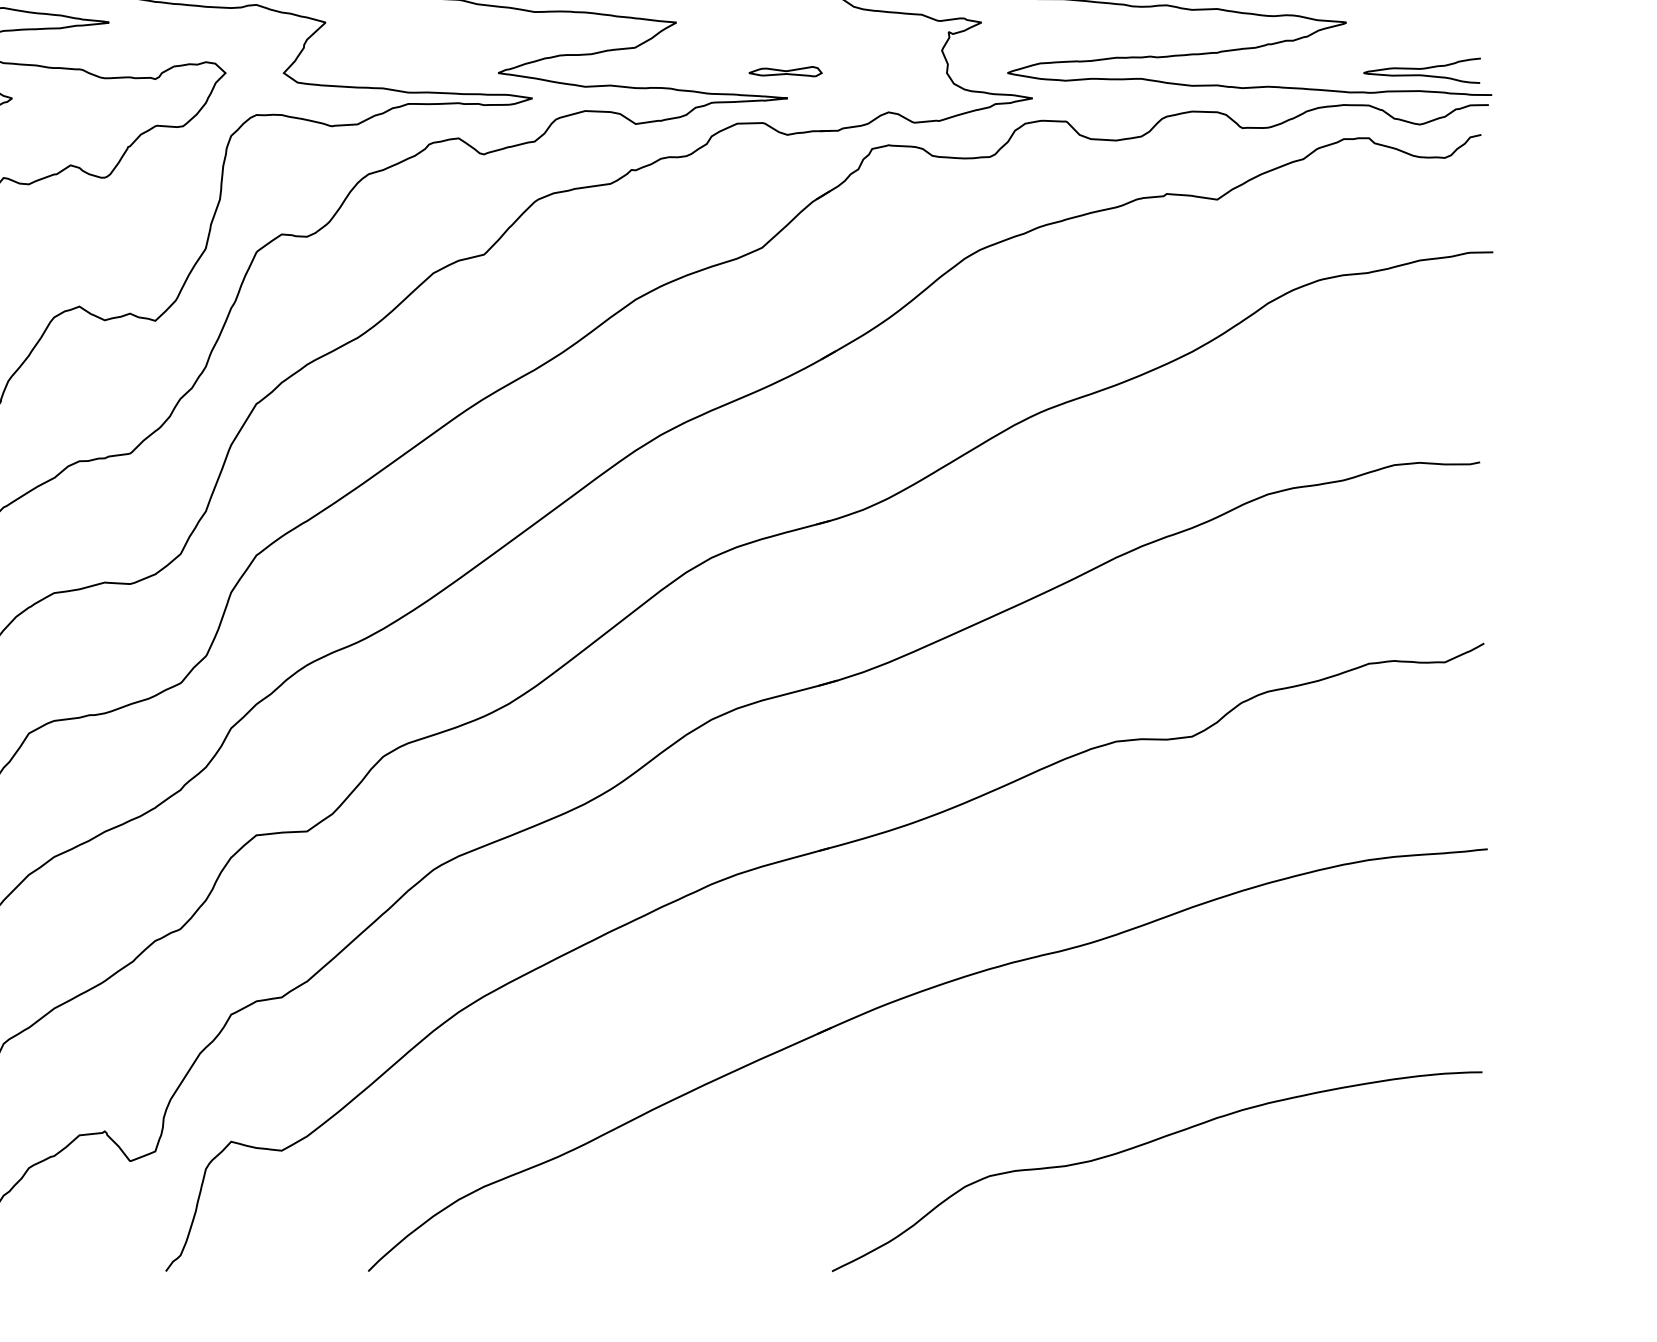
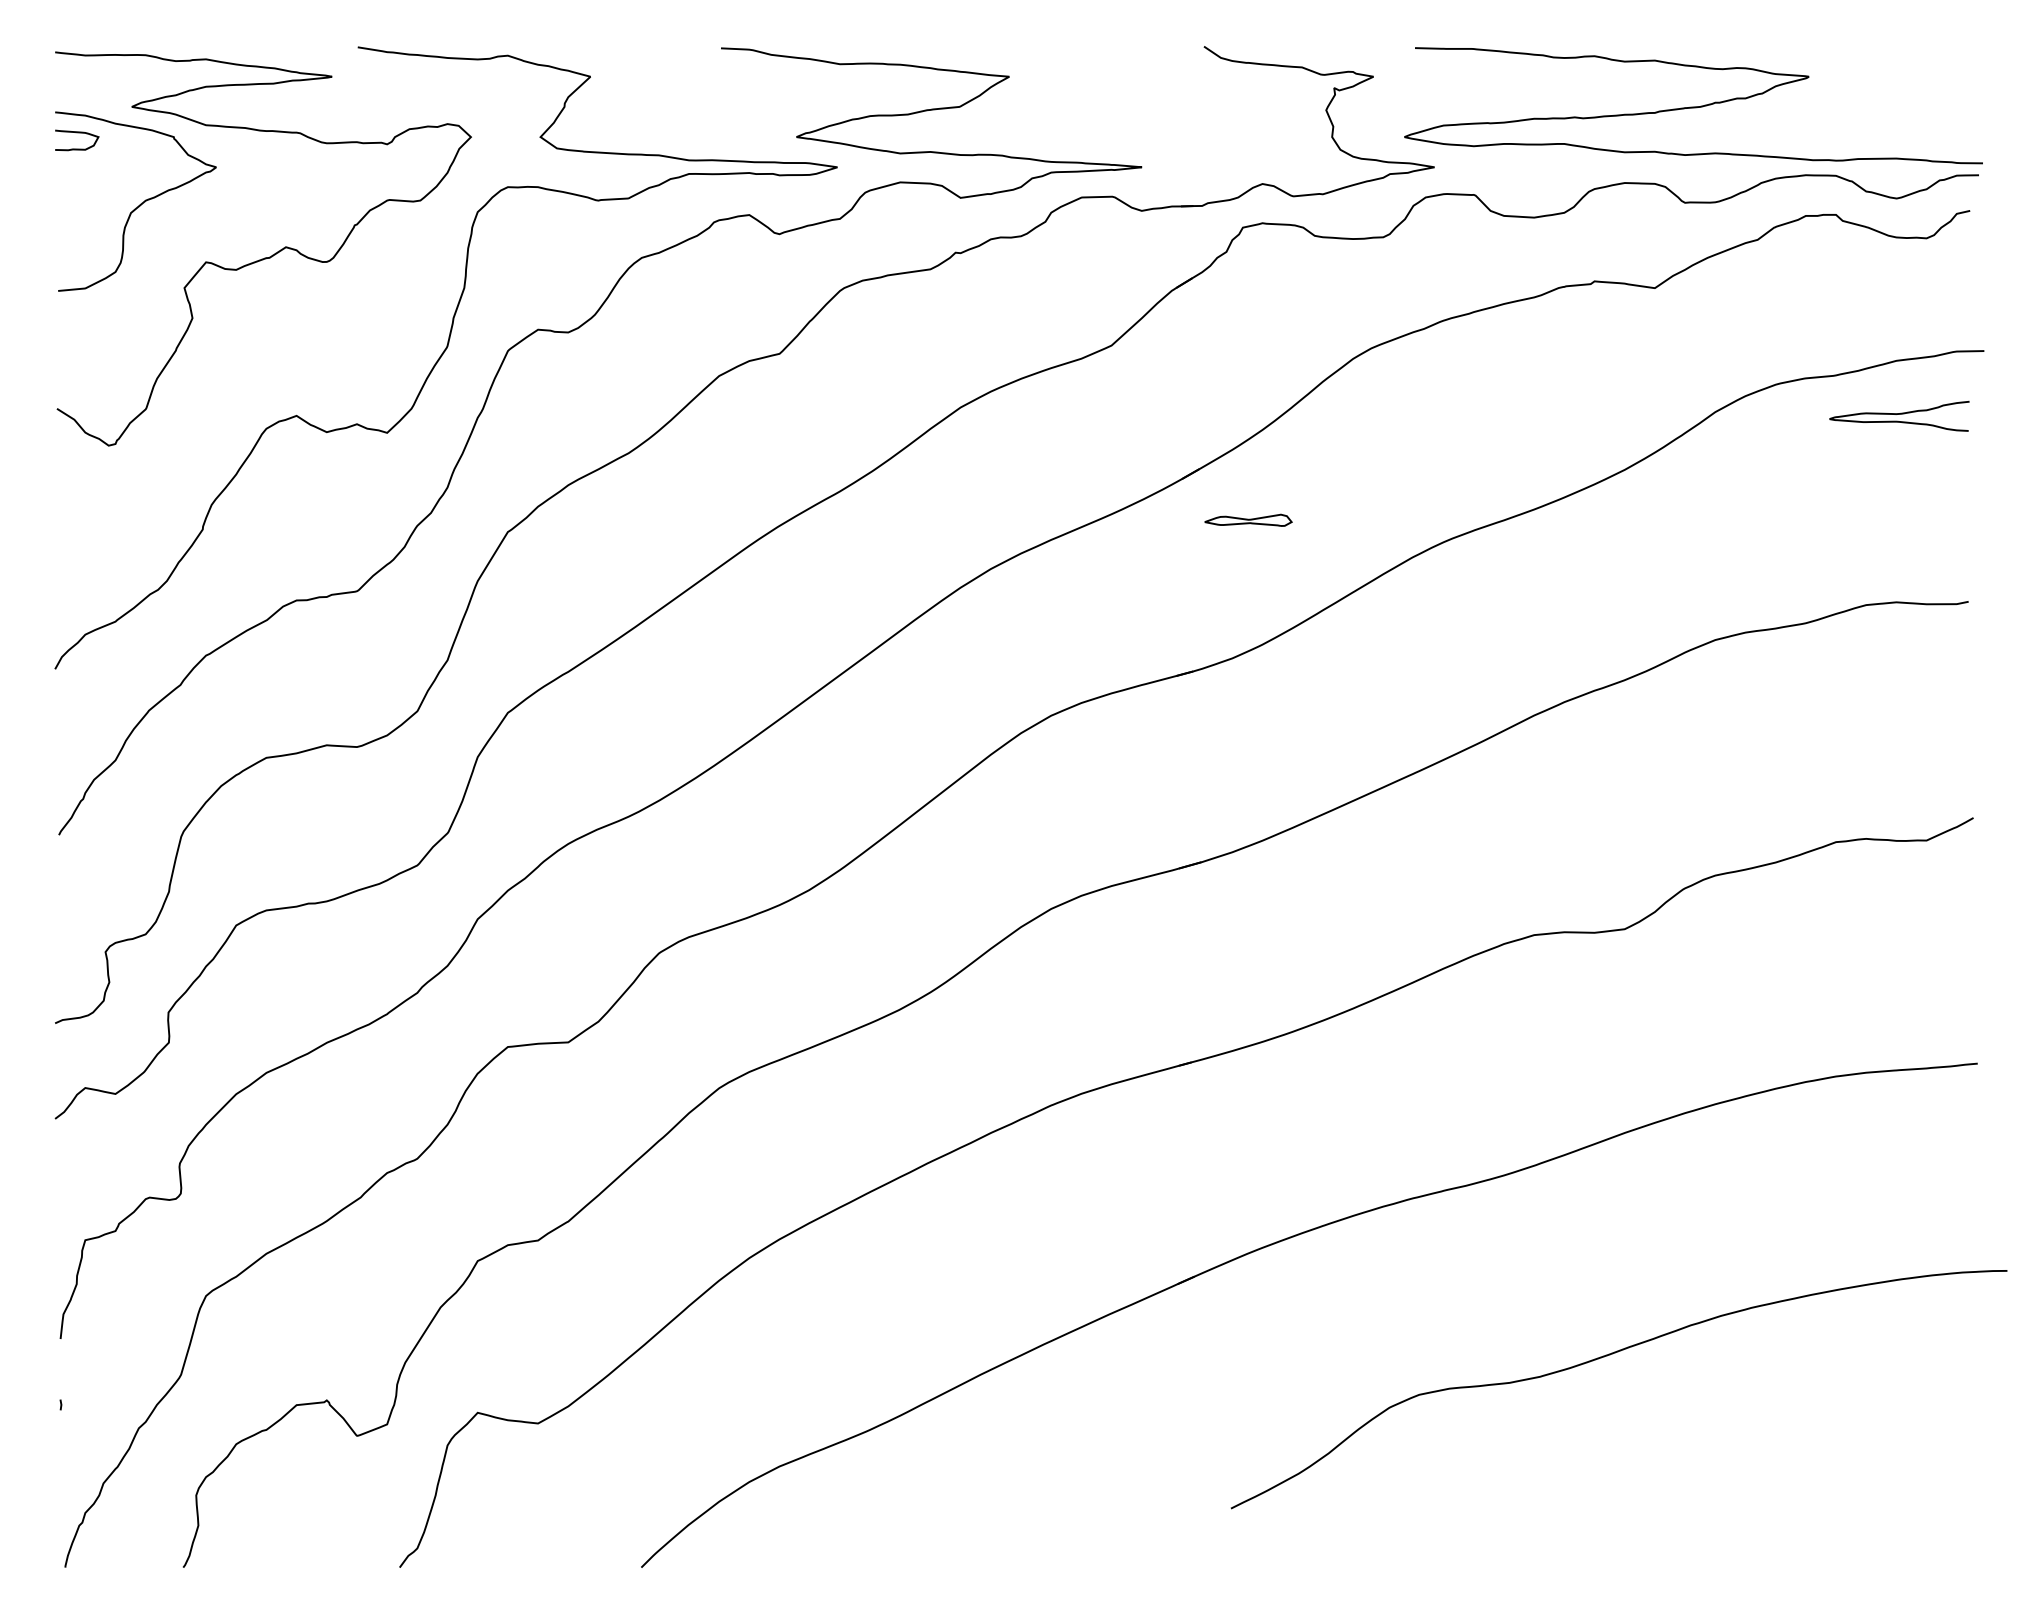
curve: (1422, 69) -> (1899, 414), moved
part: (785, 70) -> (1248, 519), moved
curve: (1147, 1144) -> (1607, 1356), moved

